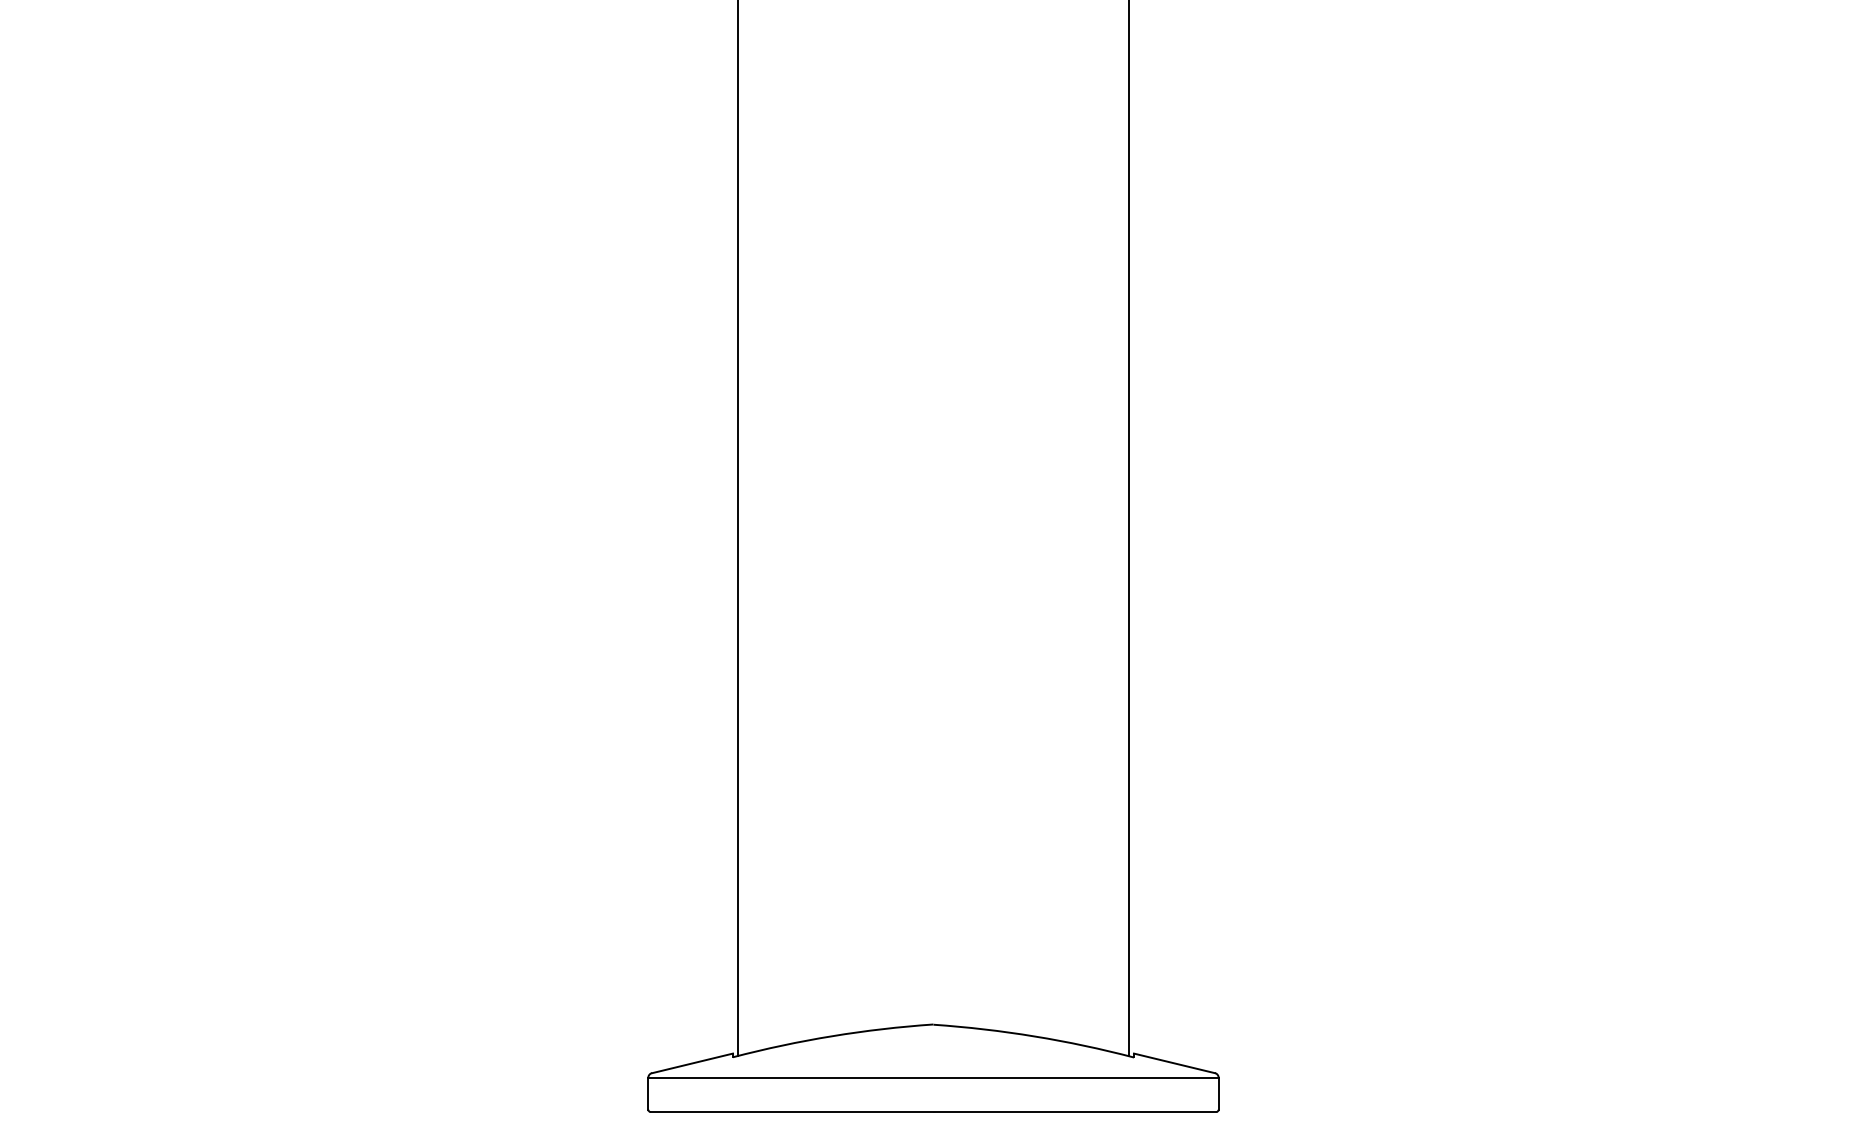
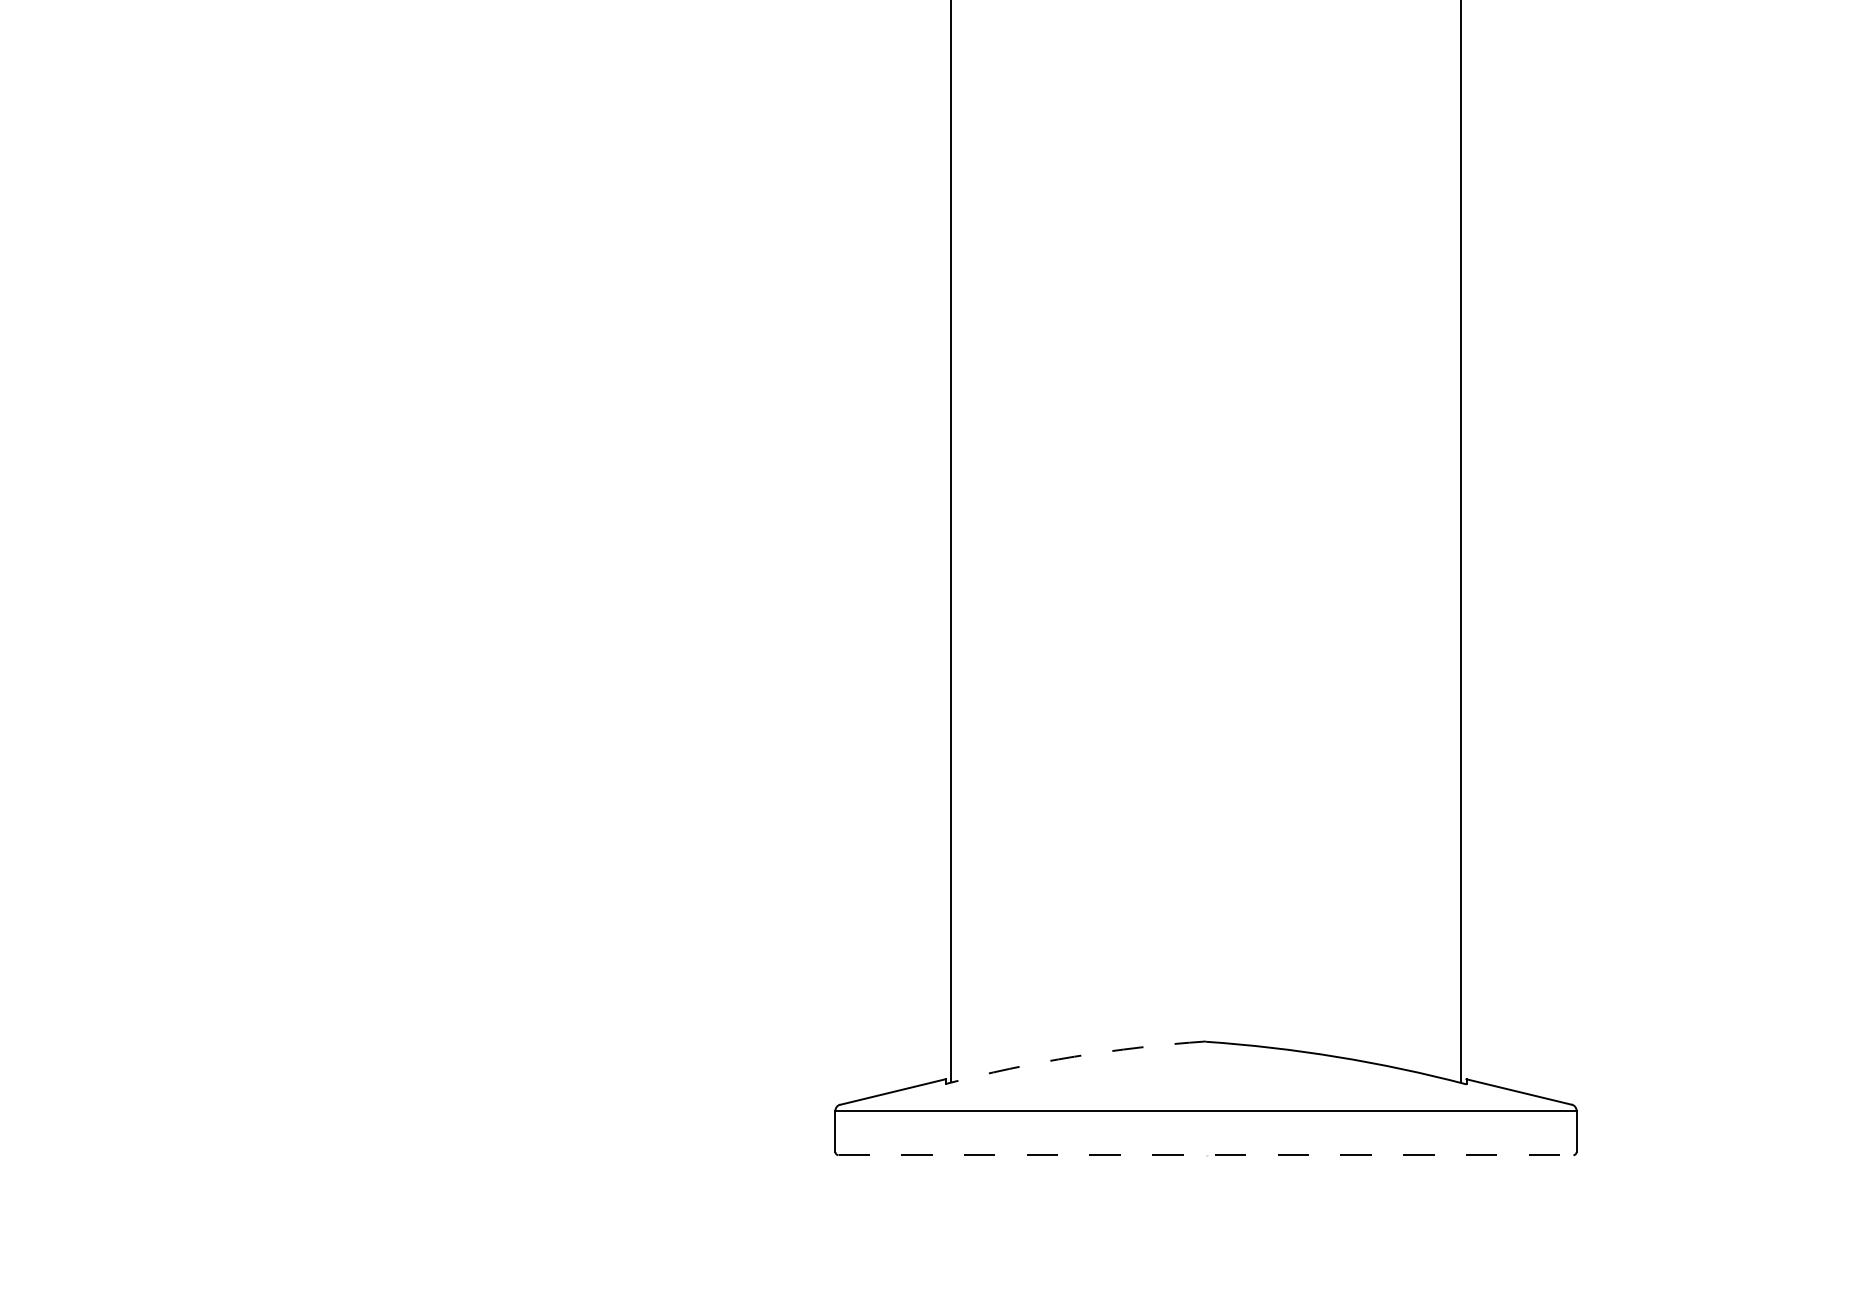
arc: (832, 1036) -> (1074, 1057), solid -> dashed
line: (933, 1112) -> (1206, 1155), solid -> dashed

